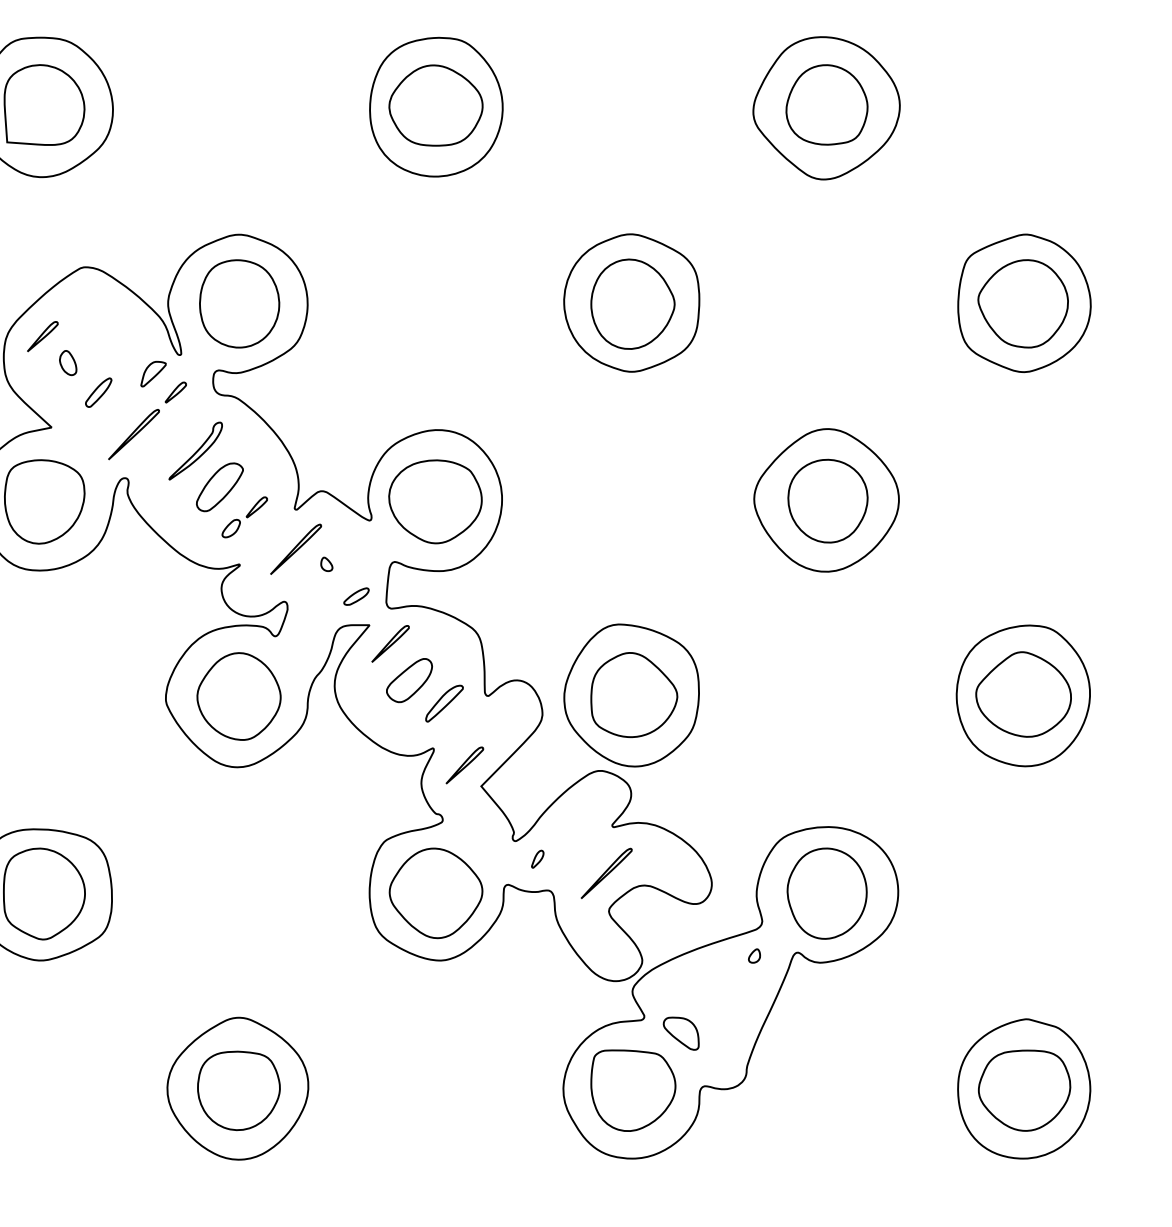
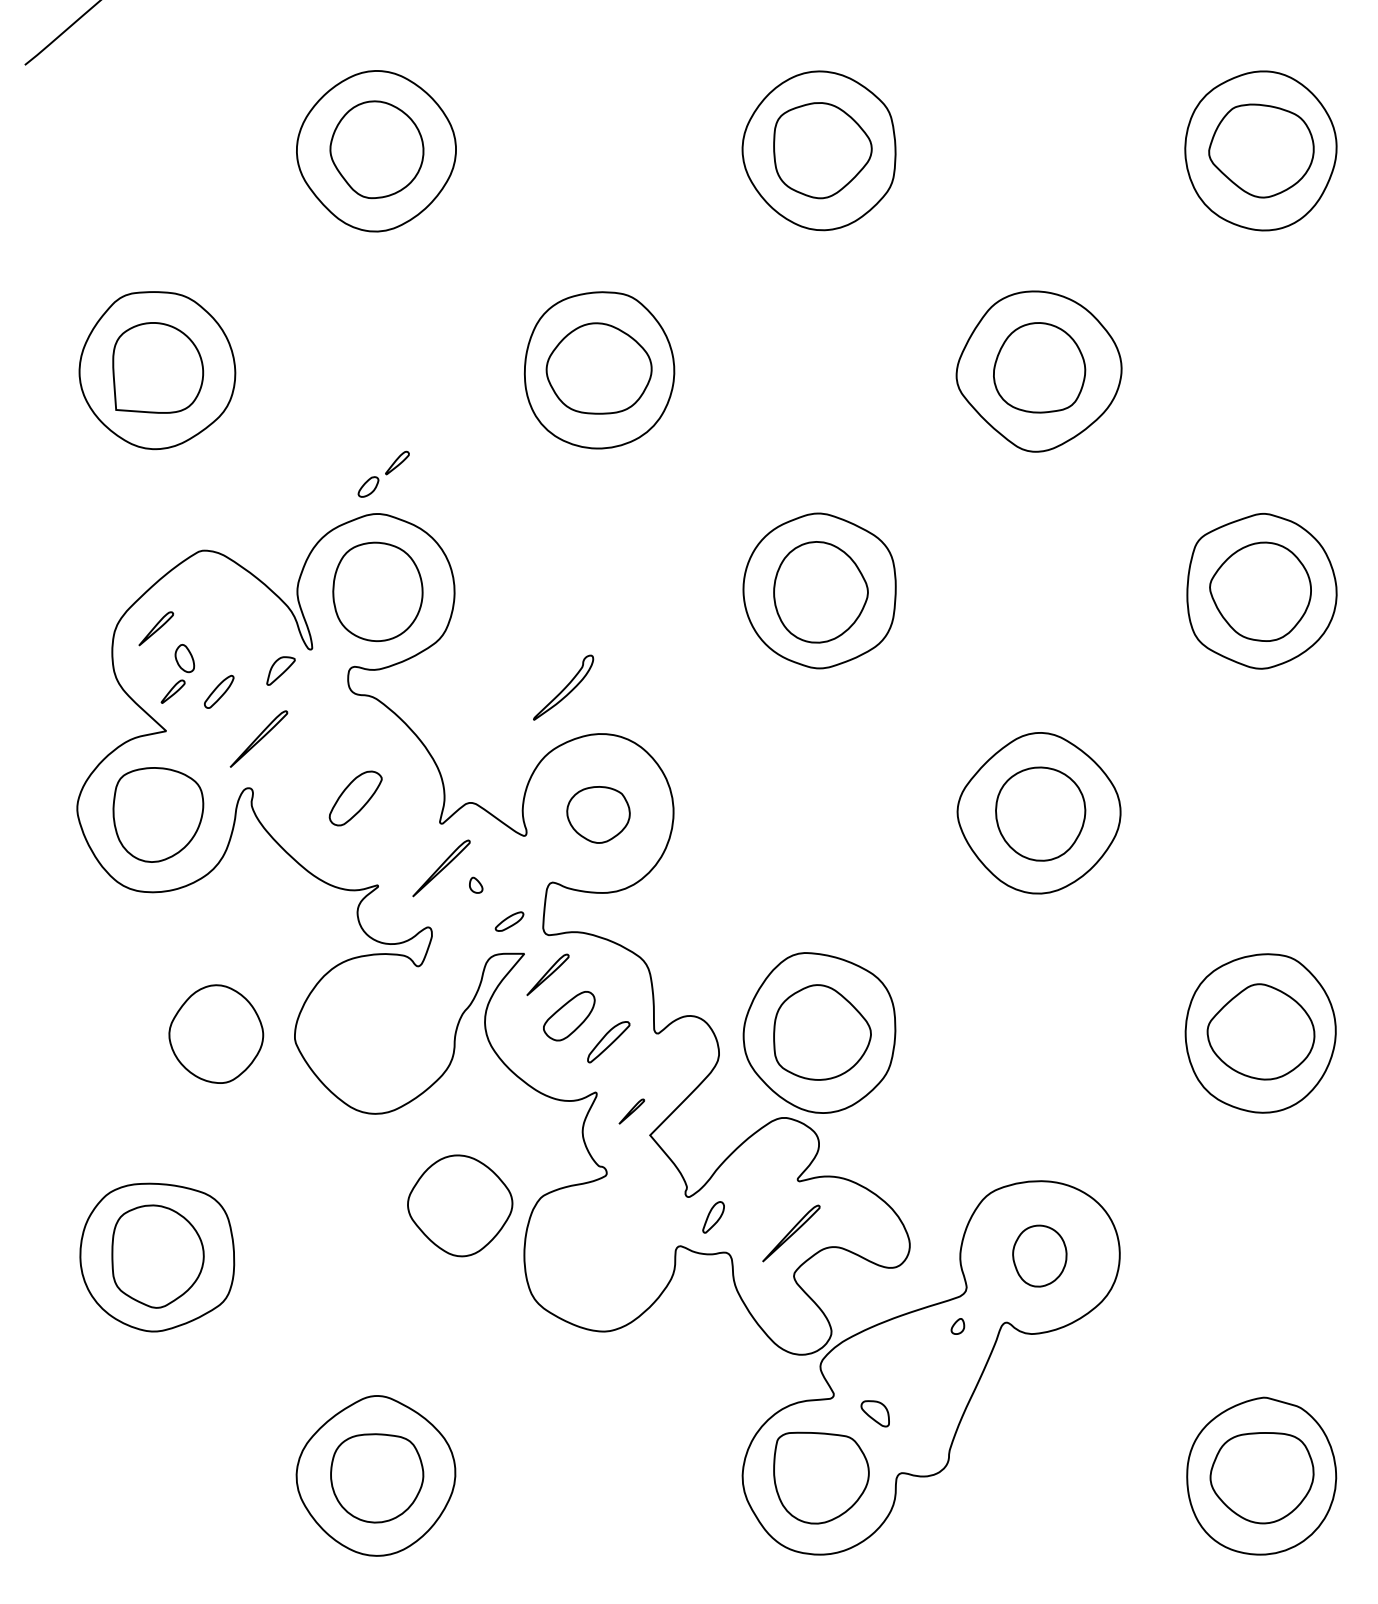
part: (175, 392) -> (172, 691), moved
part: (195, 450) -> (563, 687), moved
part: (435, 501) -> (598, 814), size x0.6
part: (244, 516) -> (383, 473), moved
part: (239, 695) -> (216, 1033), moved
part: (464, 765) -> (631, 1111), size x0.6
part: (537, 859) -> (713, 1217), size x1.6
part: (436, 893) -> (460, 1205), moved
part: (826, 893) -> (1039, 1255), size x0.6
part: (680, 1033) -> (874, 1413), size x0.7

